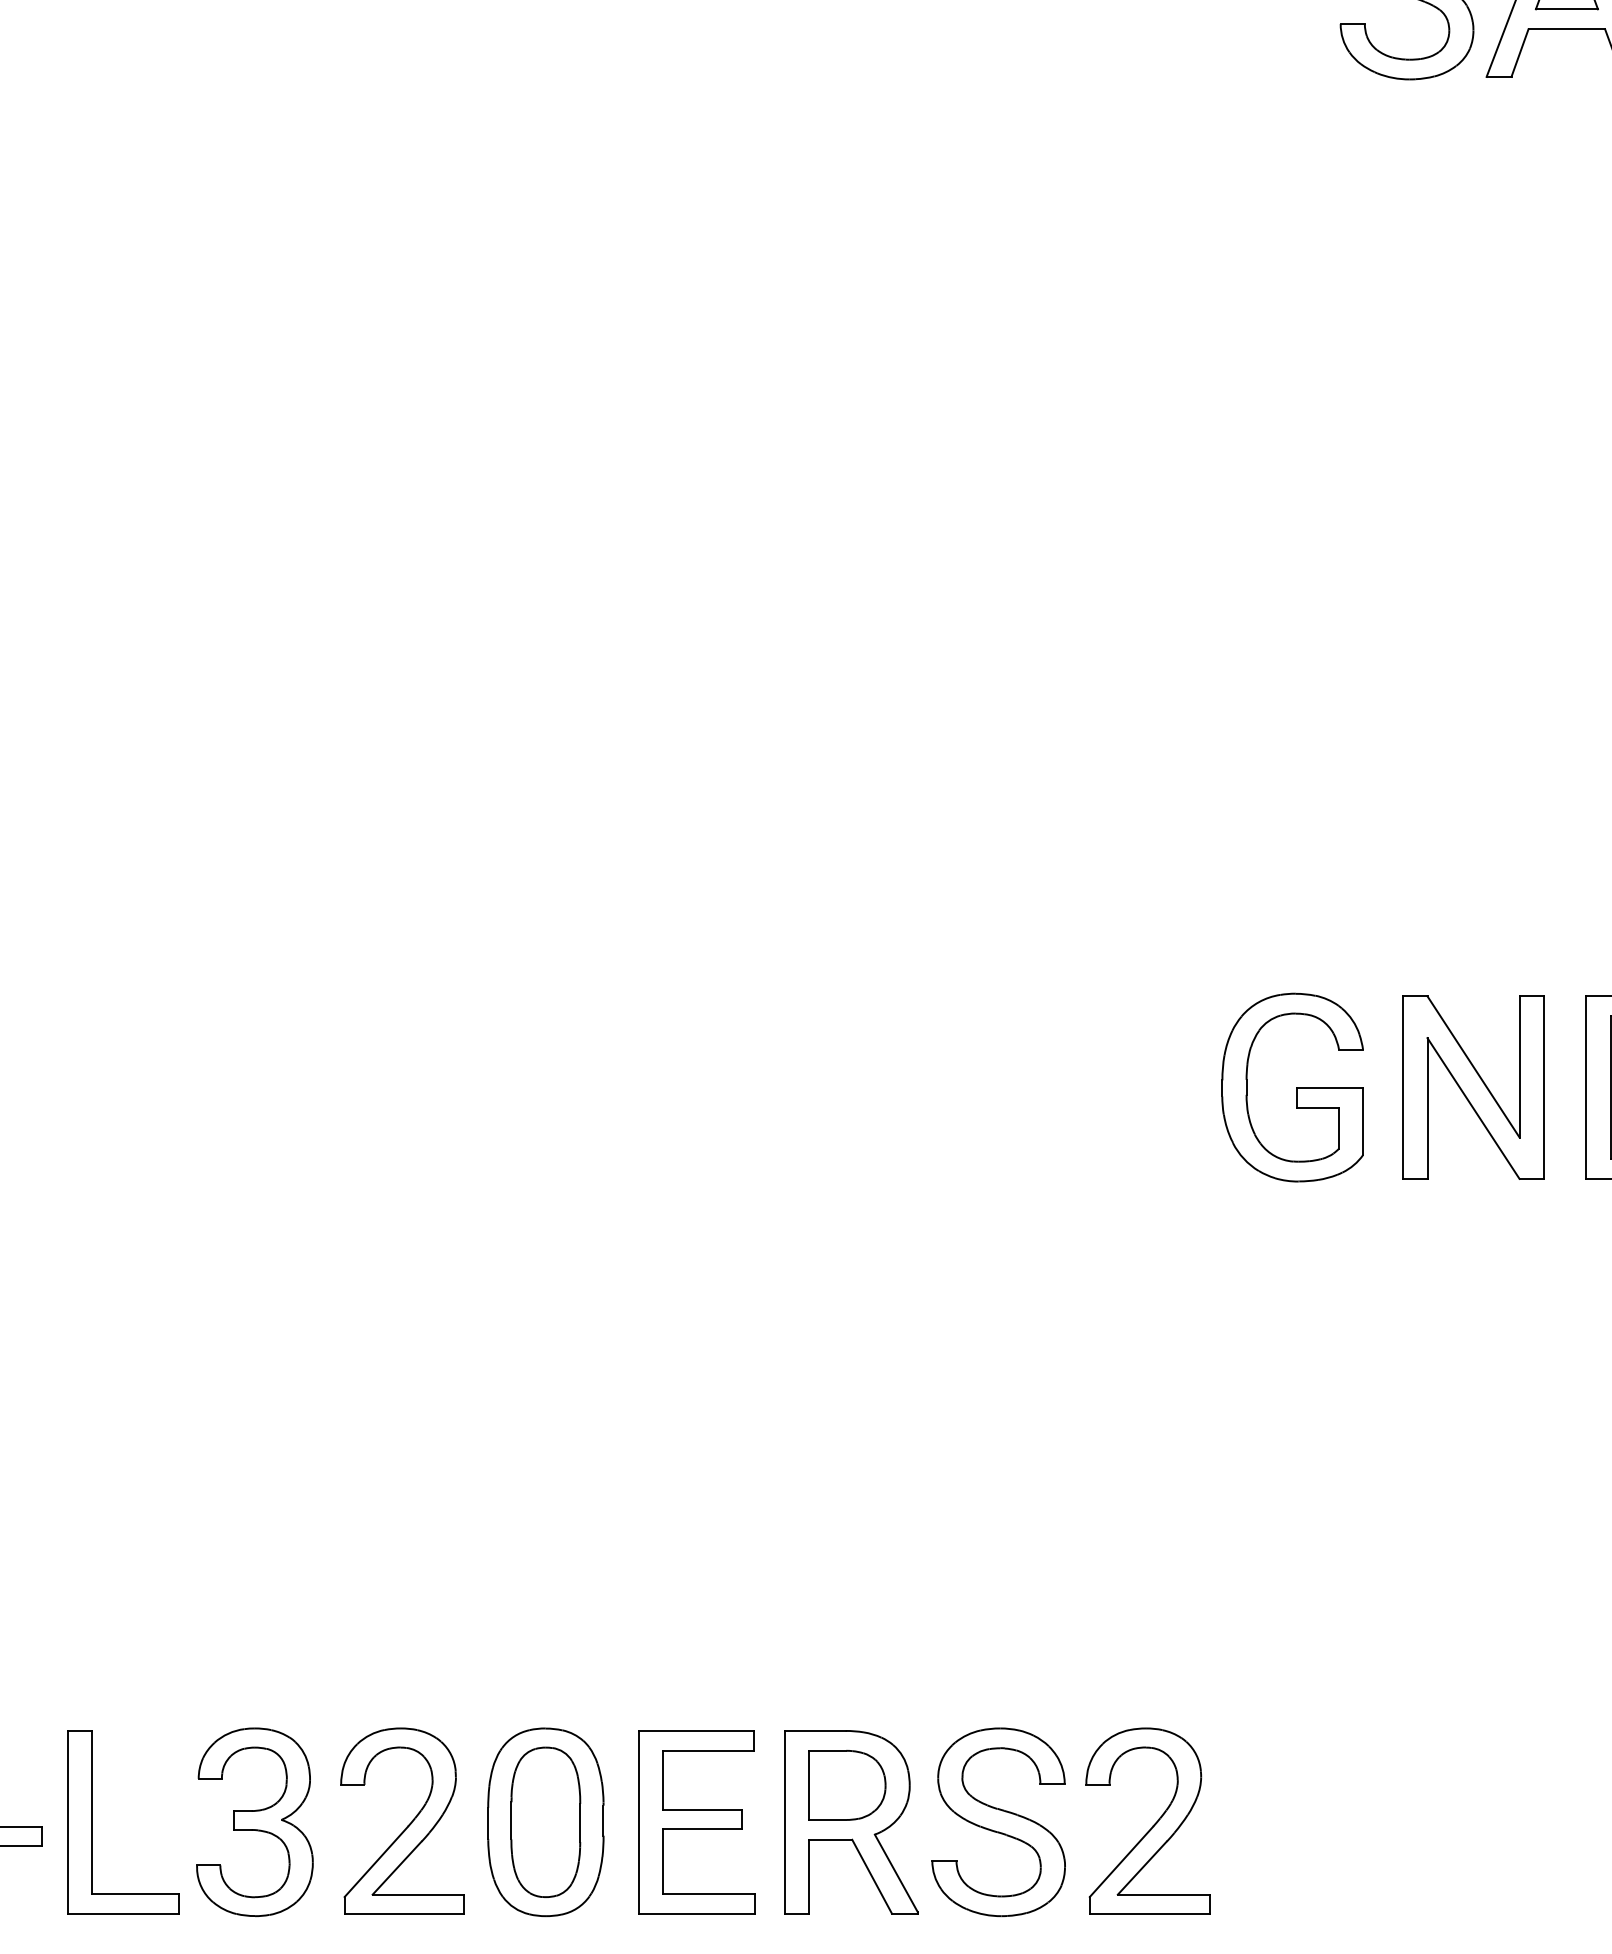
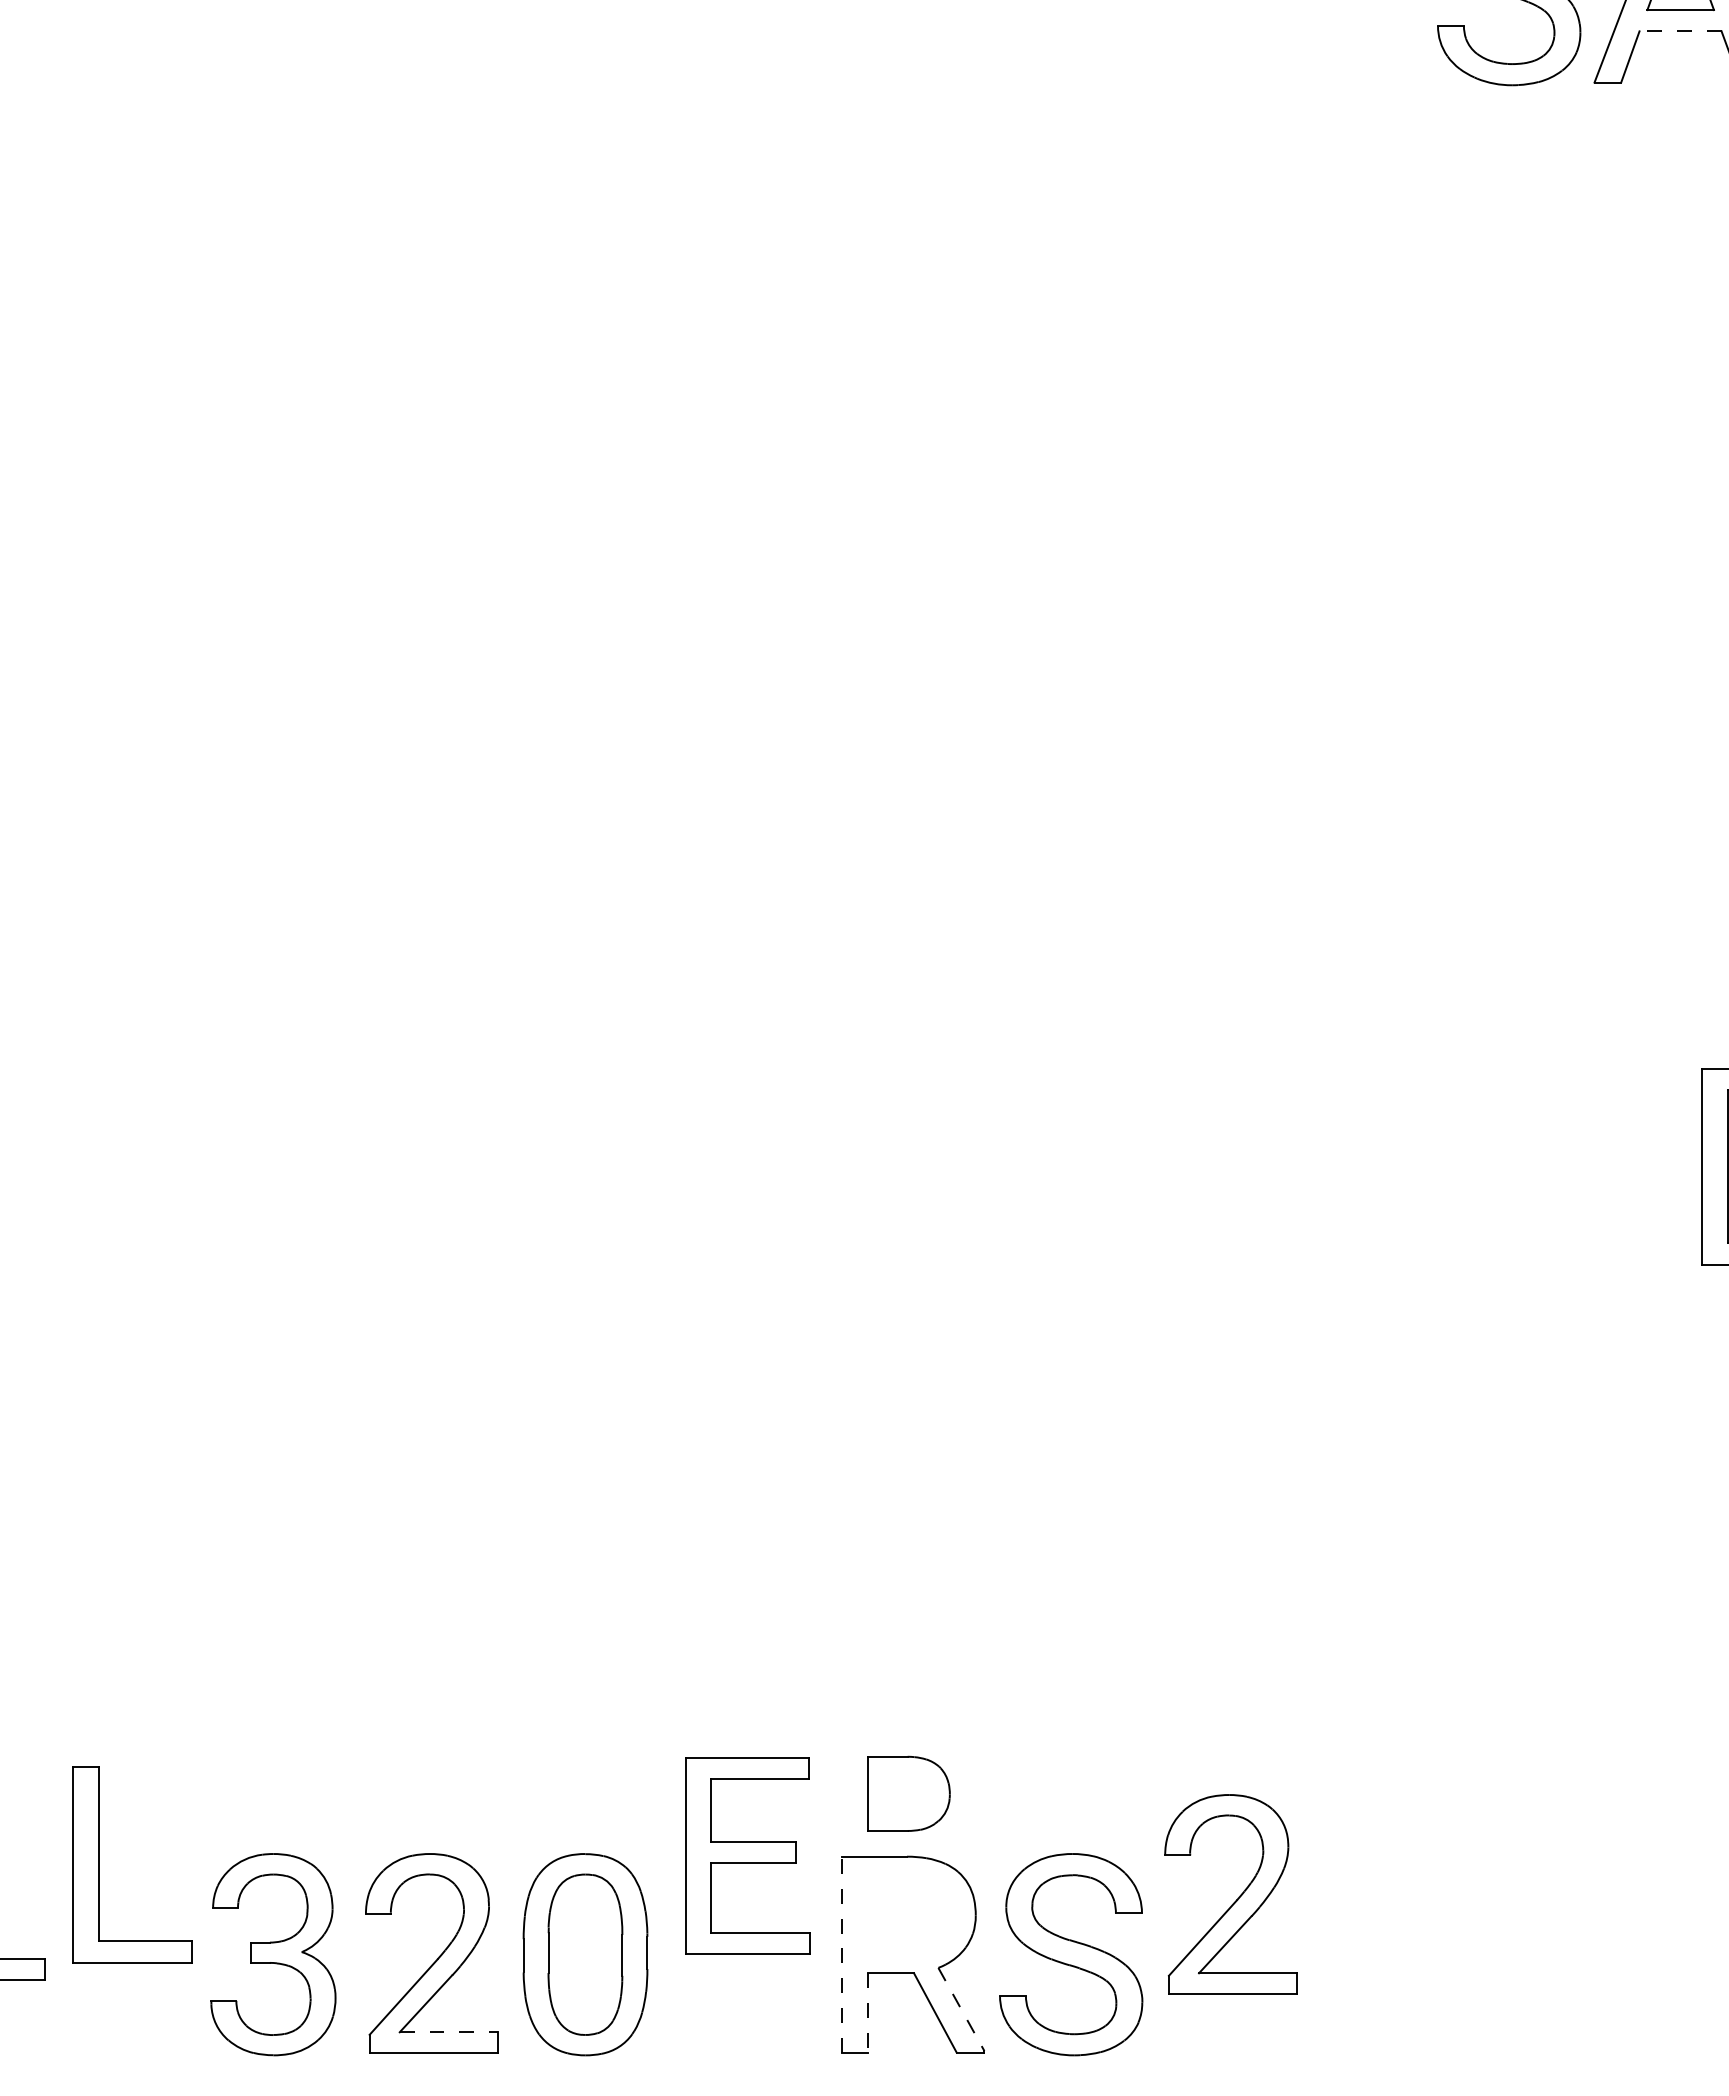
line: (1566, 29) -> (1680, 31), solid -> dashed
part: (1292, 1087) -> (1386, 1166), removed
part: (1473, 1087) -> (1580, 1166), removed
part: (847, 1784) -> (909, 1792), moved
line: (785, 1821) -> (842, 1953), solid -> dashed
part: (92, 1822) -> (99, 1864), moved
part: (696, 1822) -> (747, 1856), moved
part: (1152, 1825) -> (1236, 1899), moved
line: (896, 1873) -> (961, 2009), solid -> dashed
line: (809, 1876) -> (868, 2012), solid -> dashed
line: (418, 1894) -> (448, 2032), solid -> dashed

